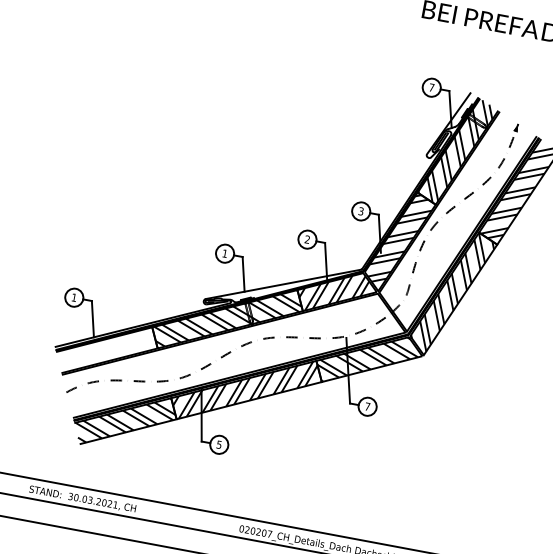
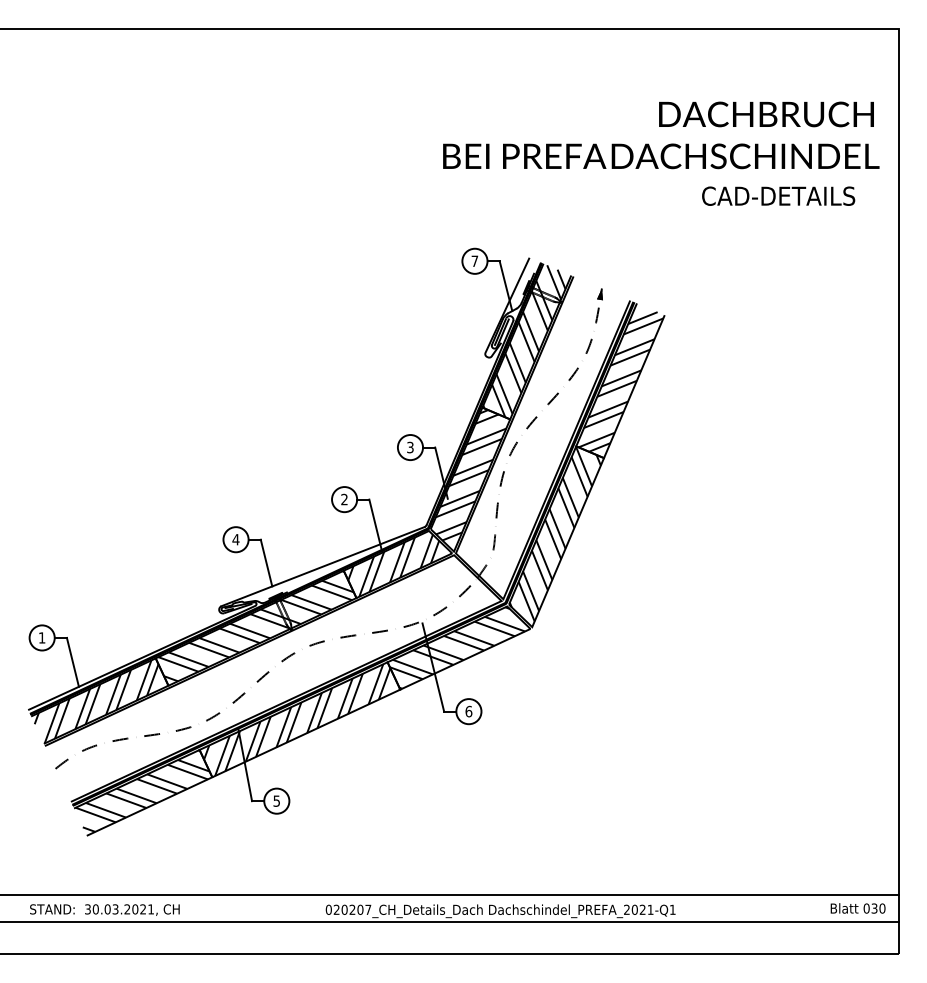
text: (224, 253) -> (235, 539), 1 -> 4
hatch: (108, 350) -> (101, 701), added
text: (367, 406) -> (468, 711), 7 -> 6

